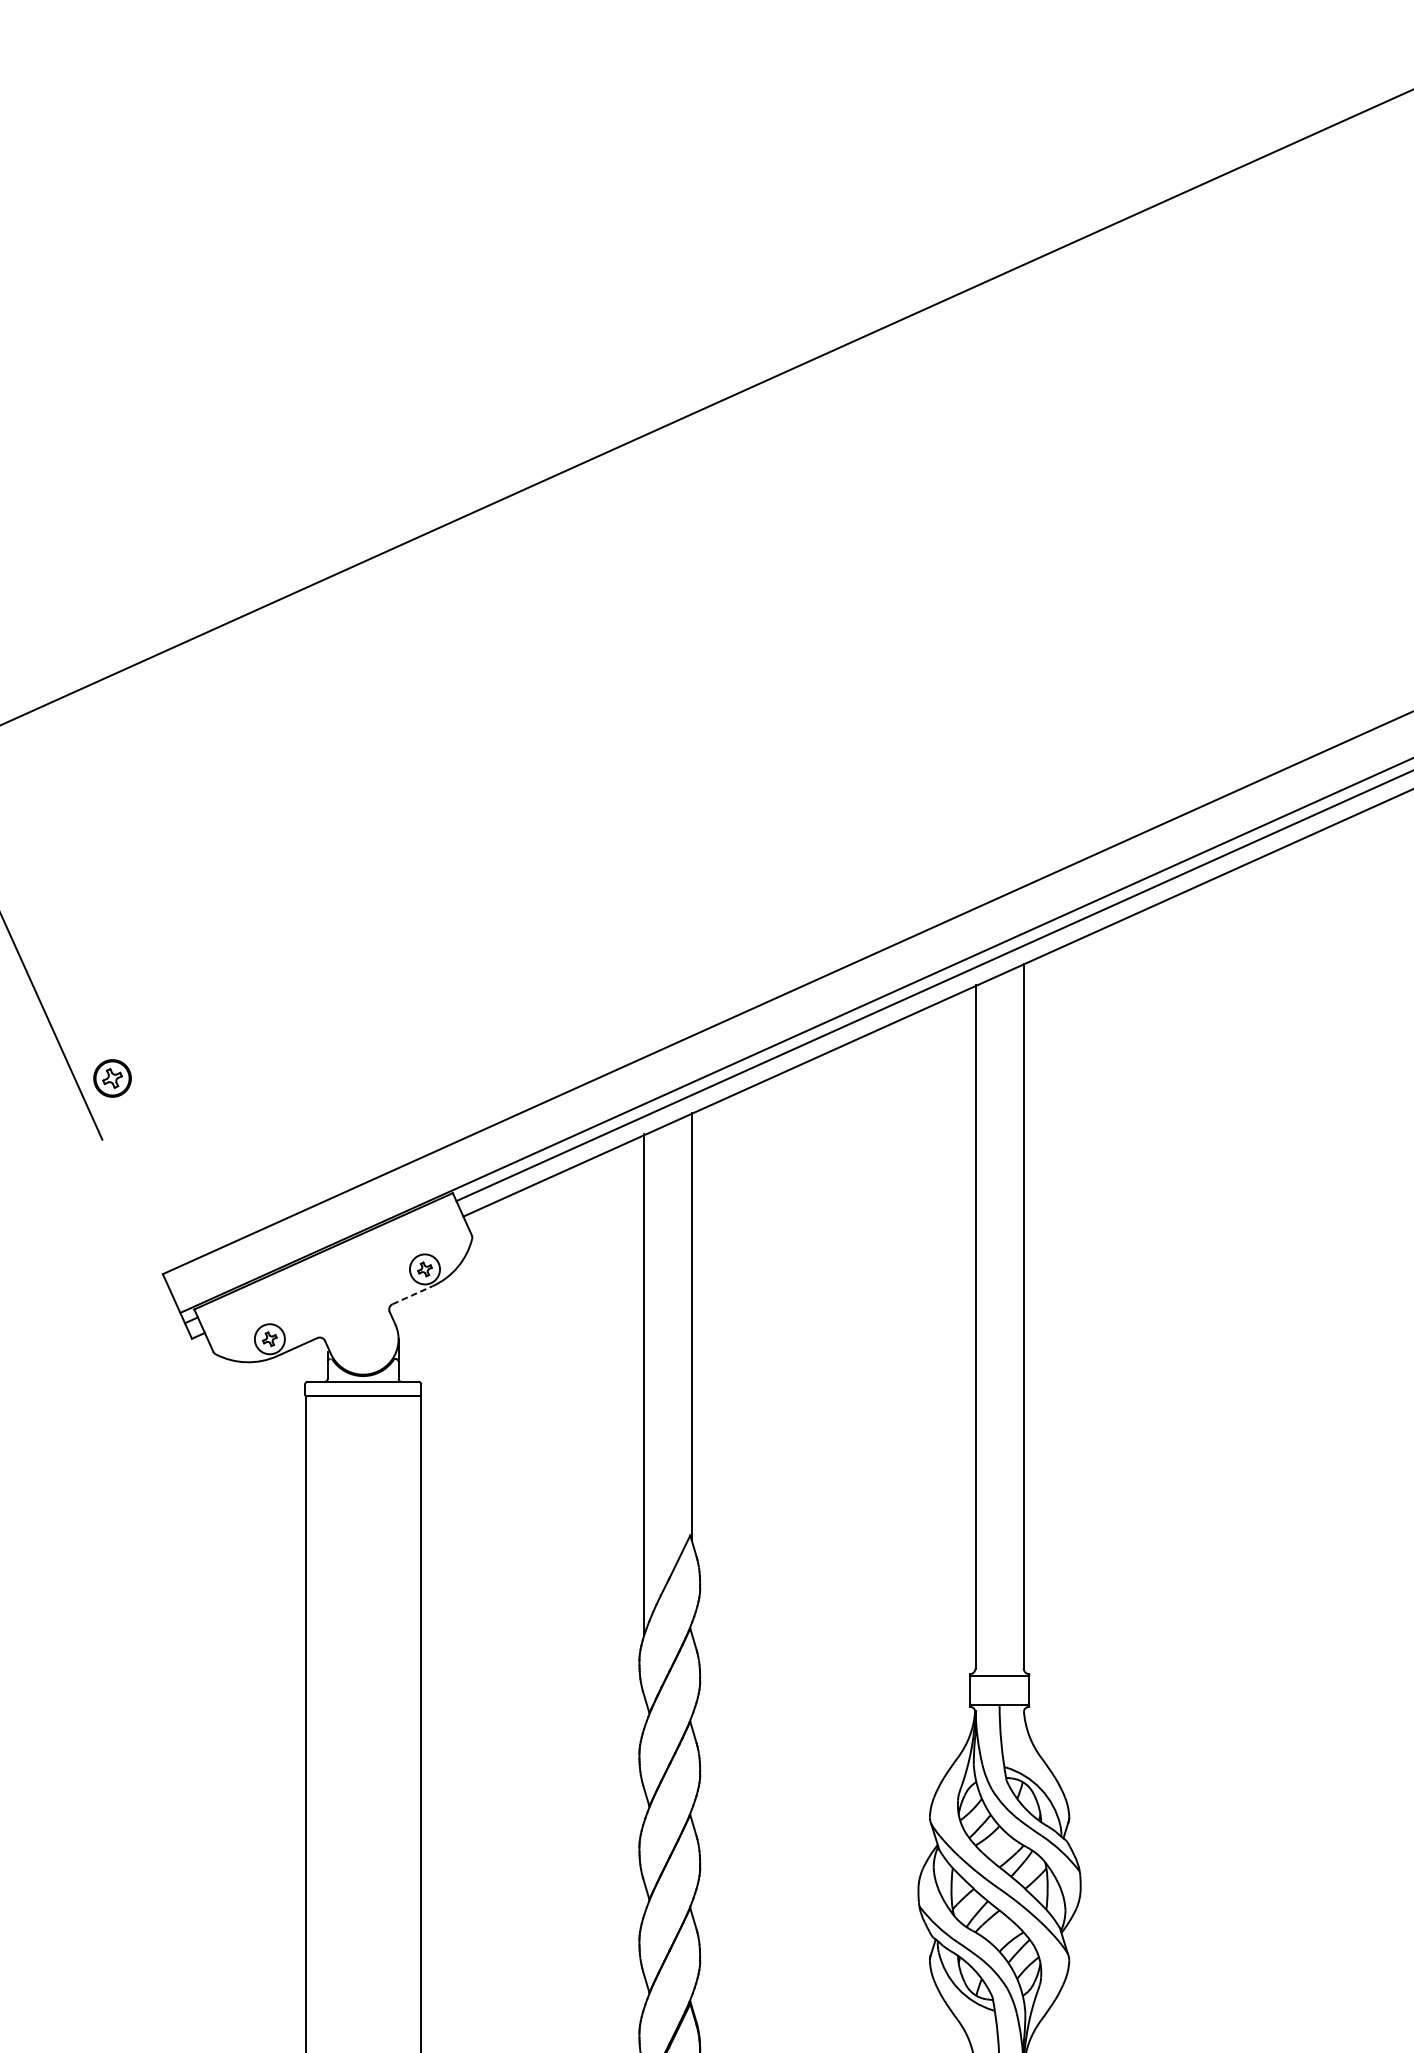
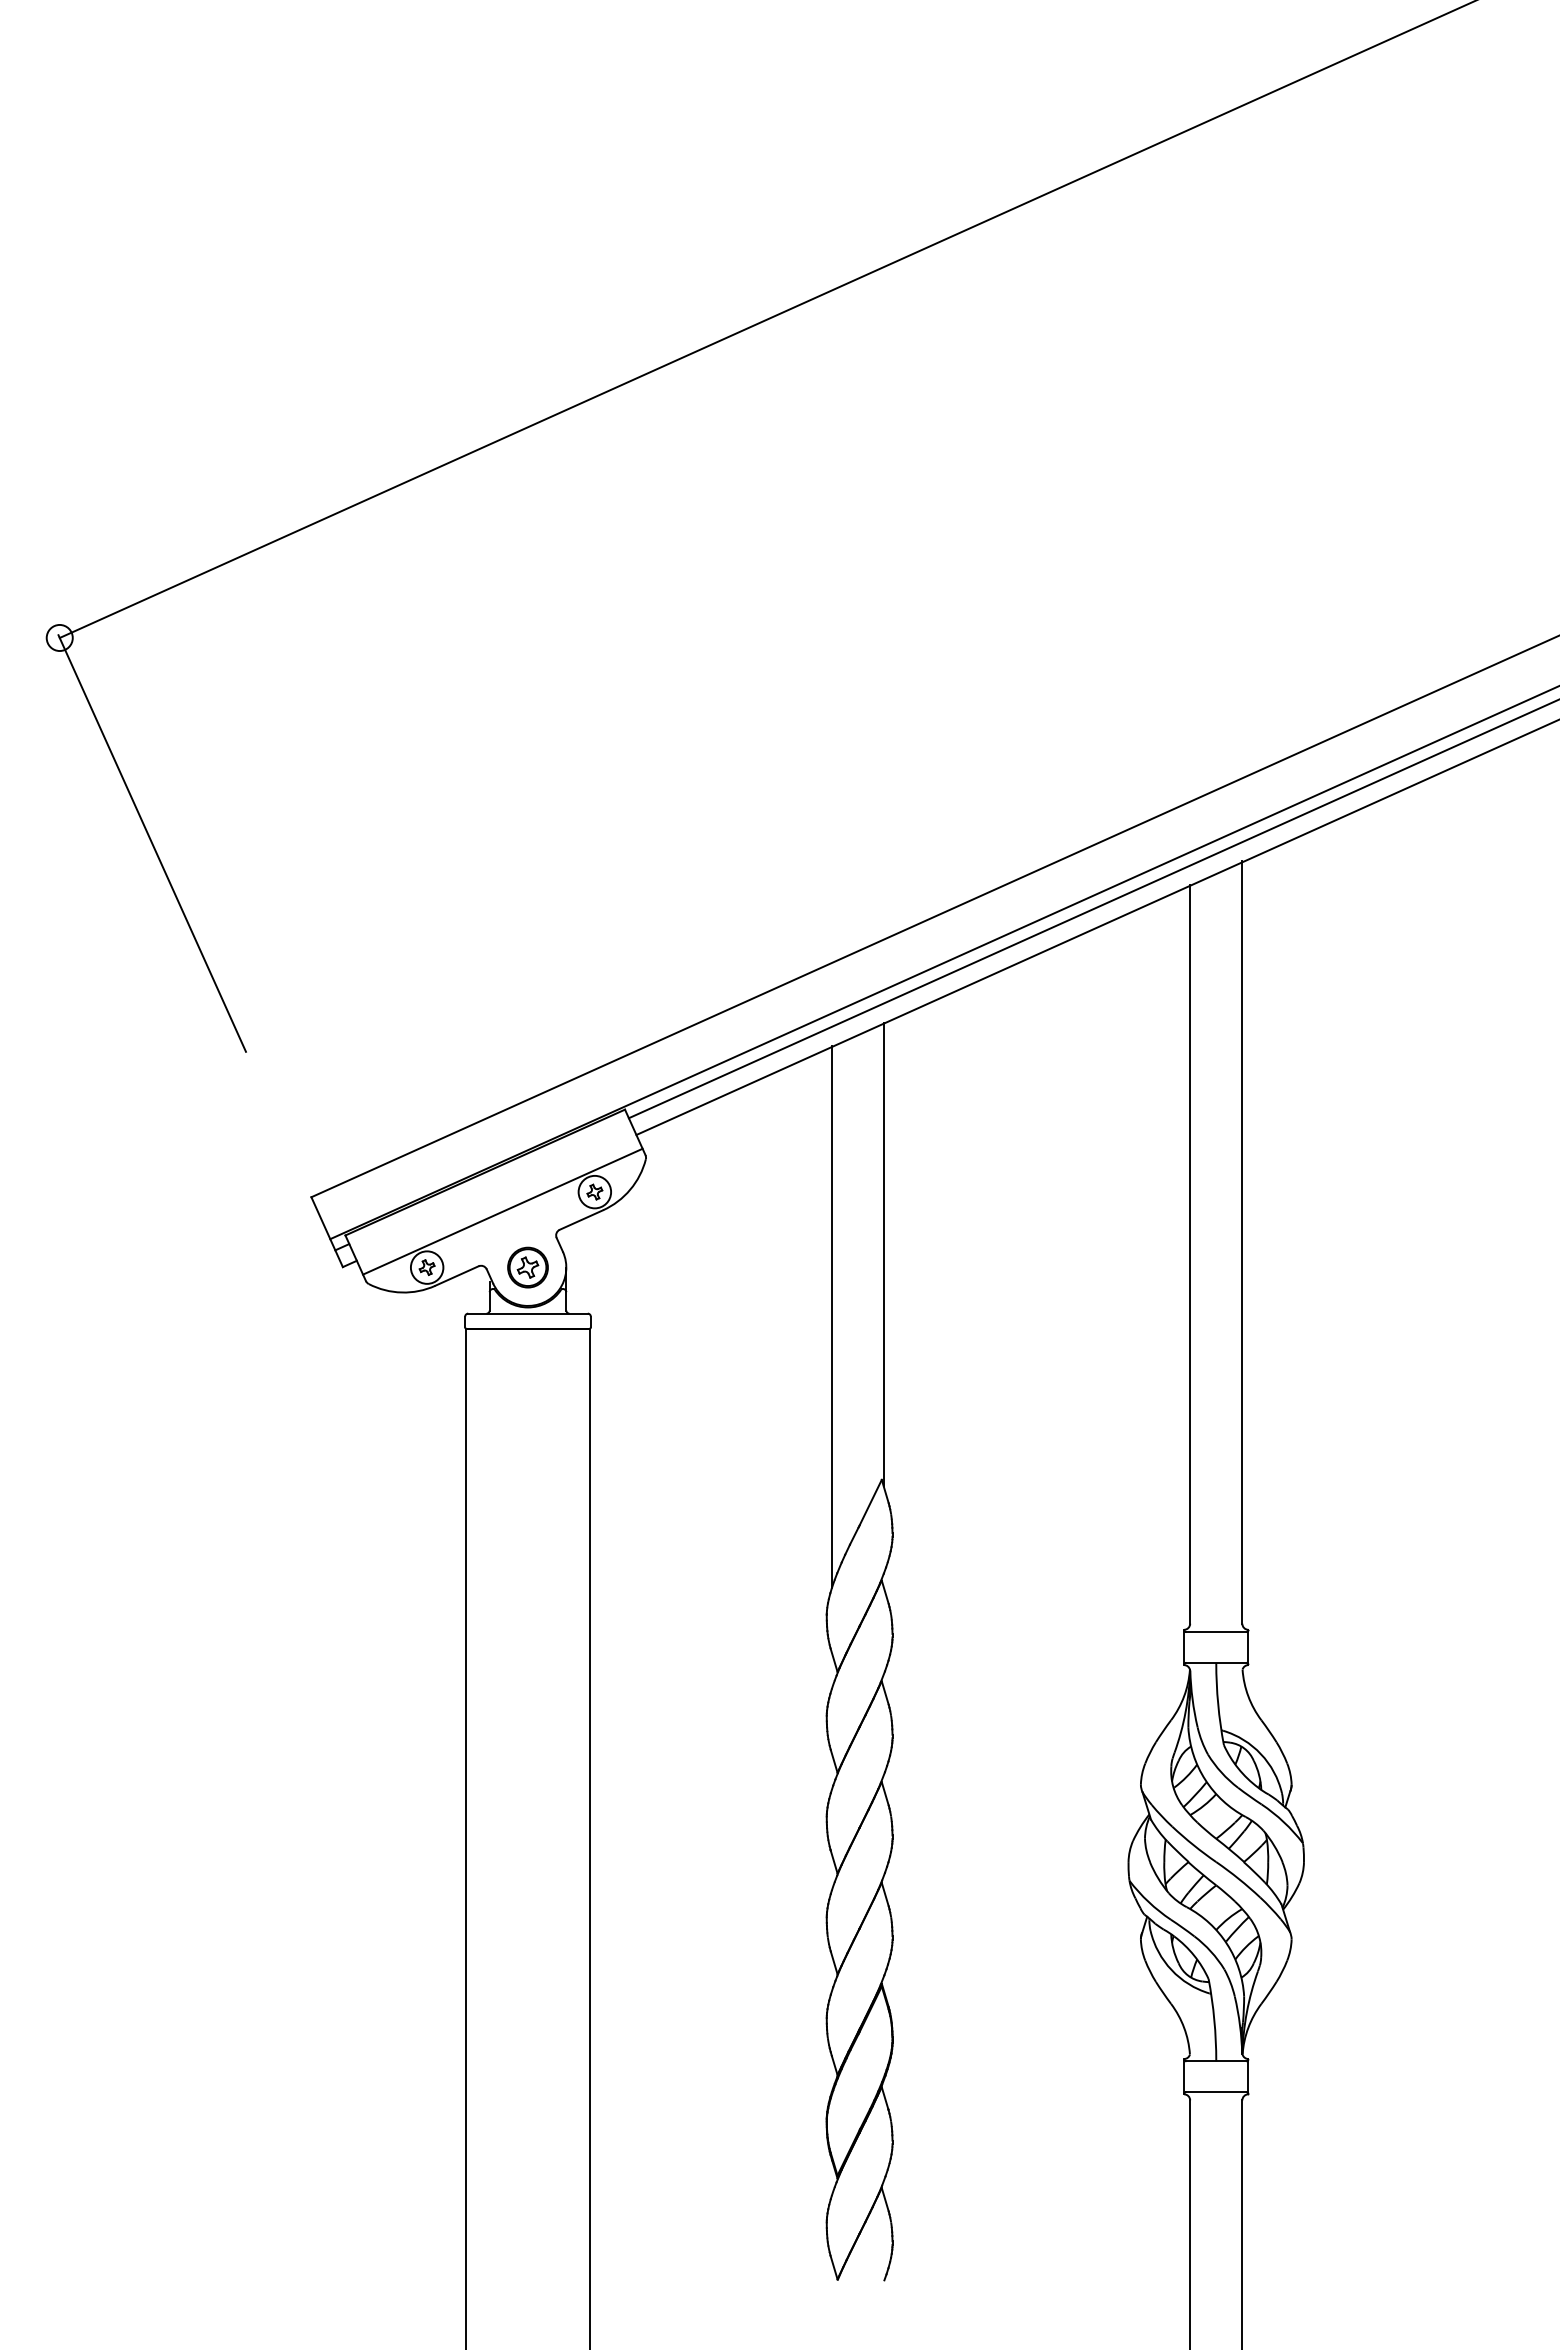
part: (112, 1078) -> (527, 1267), moved
line: (339, 1287) -> (502, 1211), added
line: (412, 1295) -> (581, 1220), dashed -> solid

